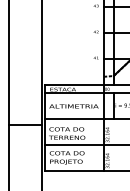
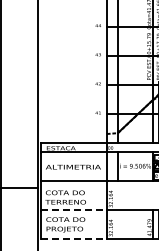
line: (74, 144) -> (74, 209), solid -> dashed
line: (74, 171) -> (74, 239), solid -> dashed

